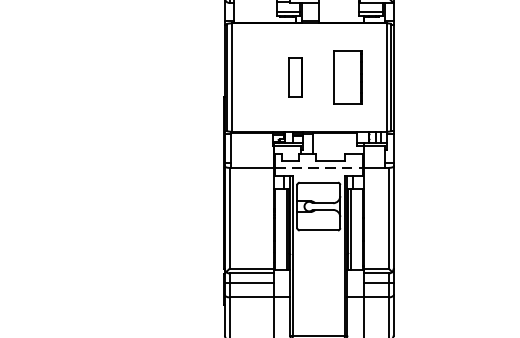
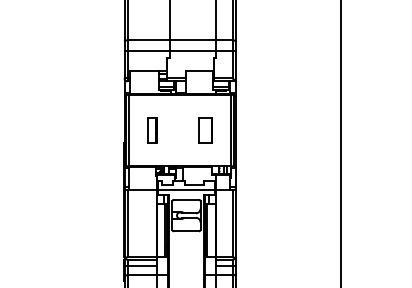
part: (296, 77) -> (152, 130), moved
part: (347, 77) -> (205, 130), size x0.71
line: (318, 168) -> (186, 190), dashed -> solid

